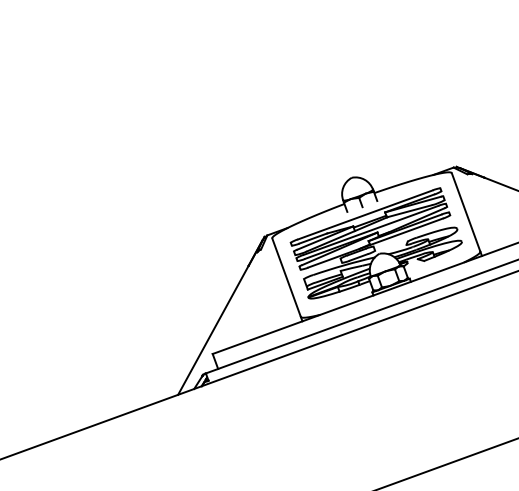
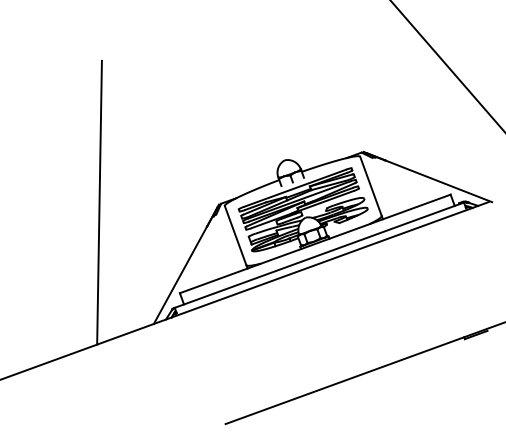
line: (106, 233) -> (99, 202), added

